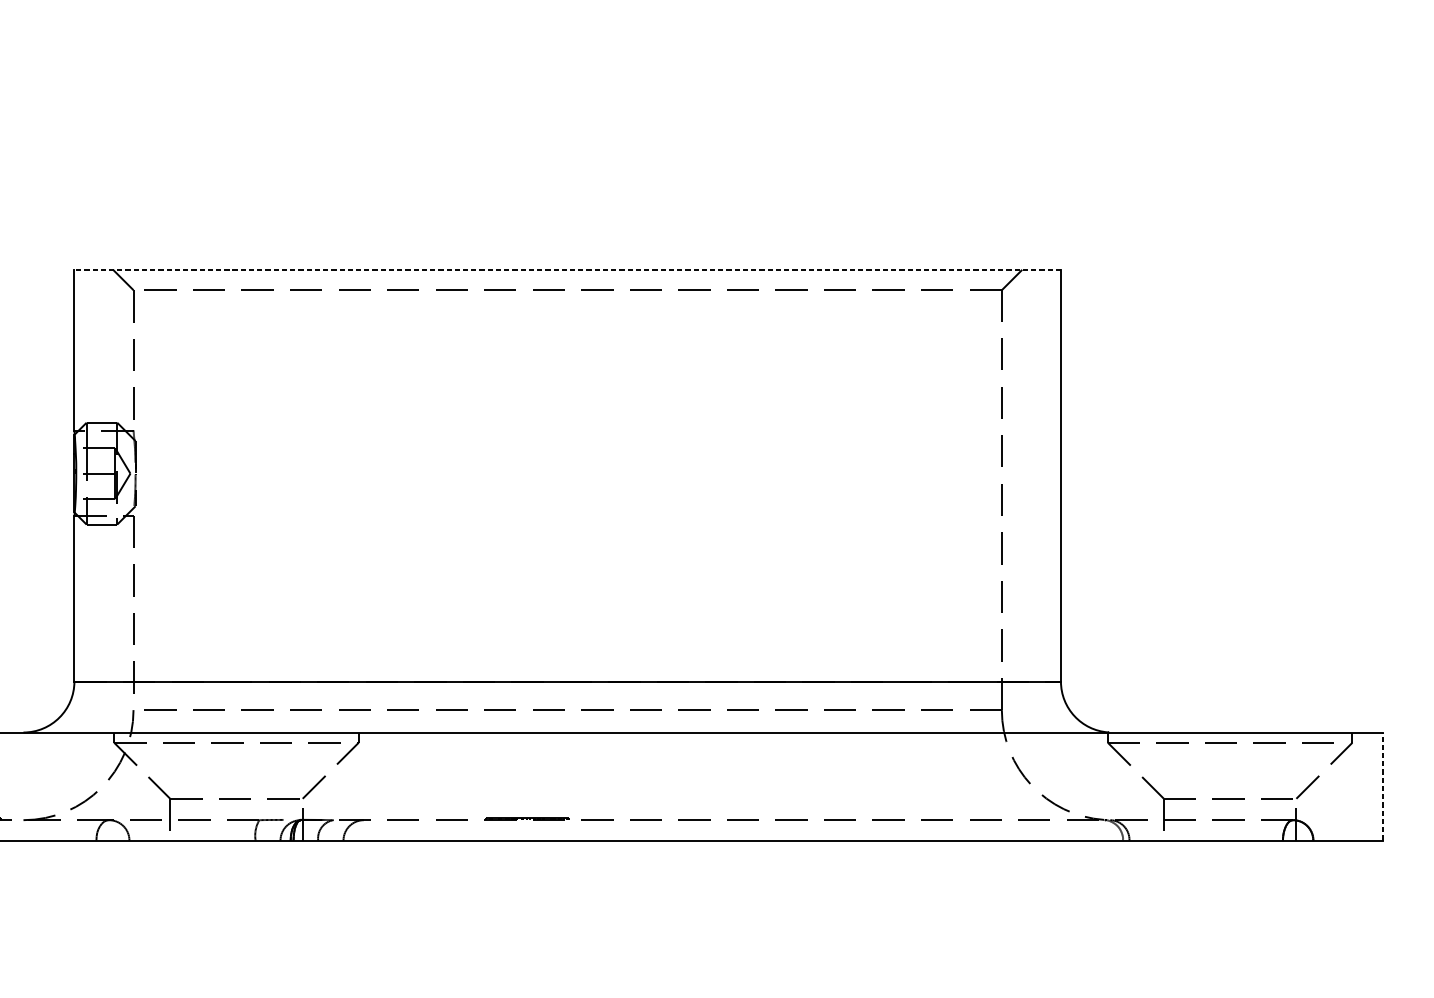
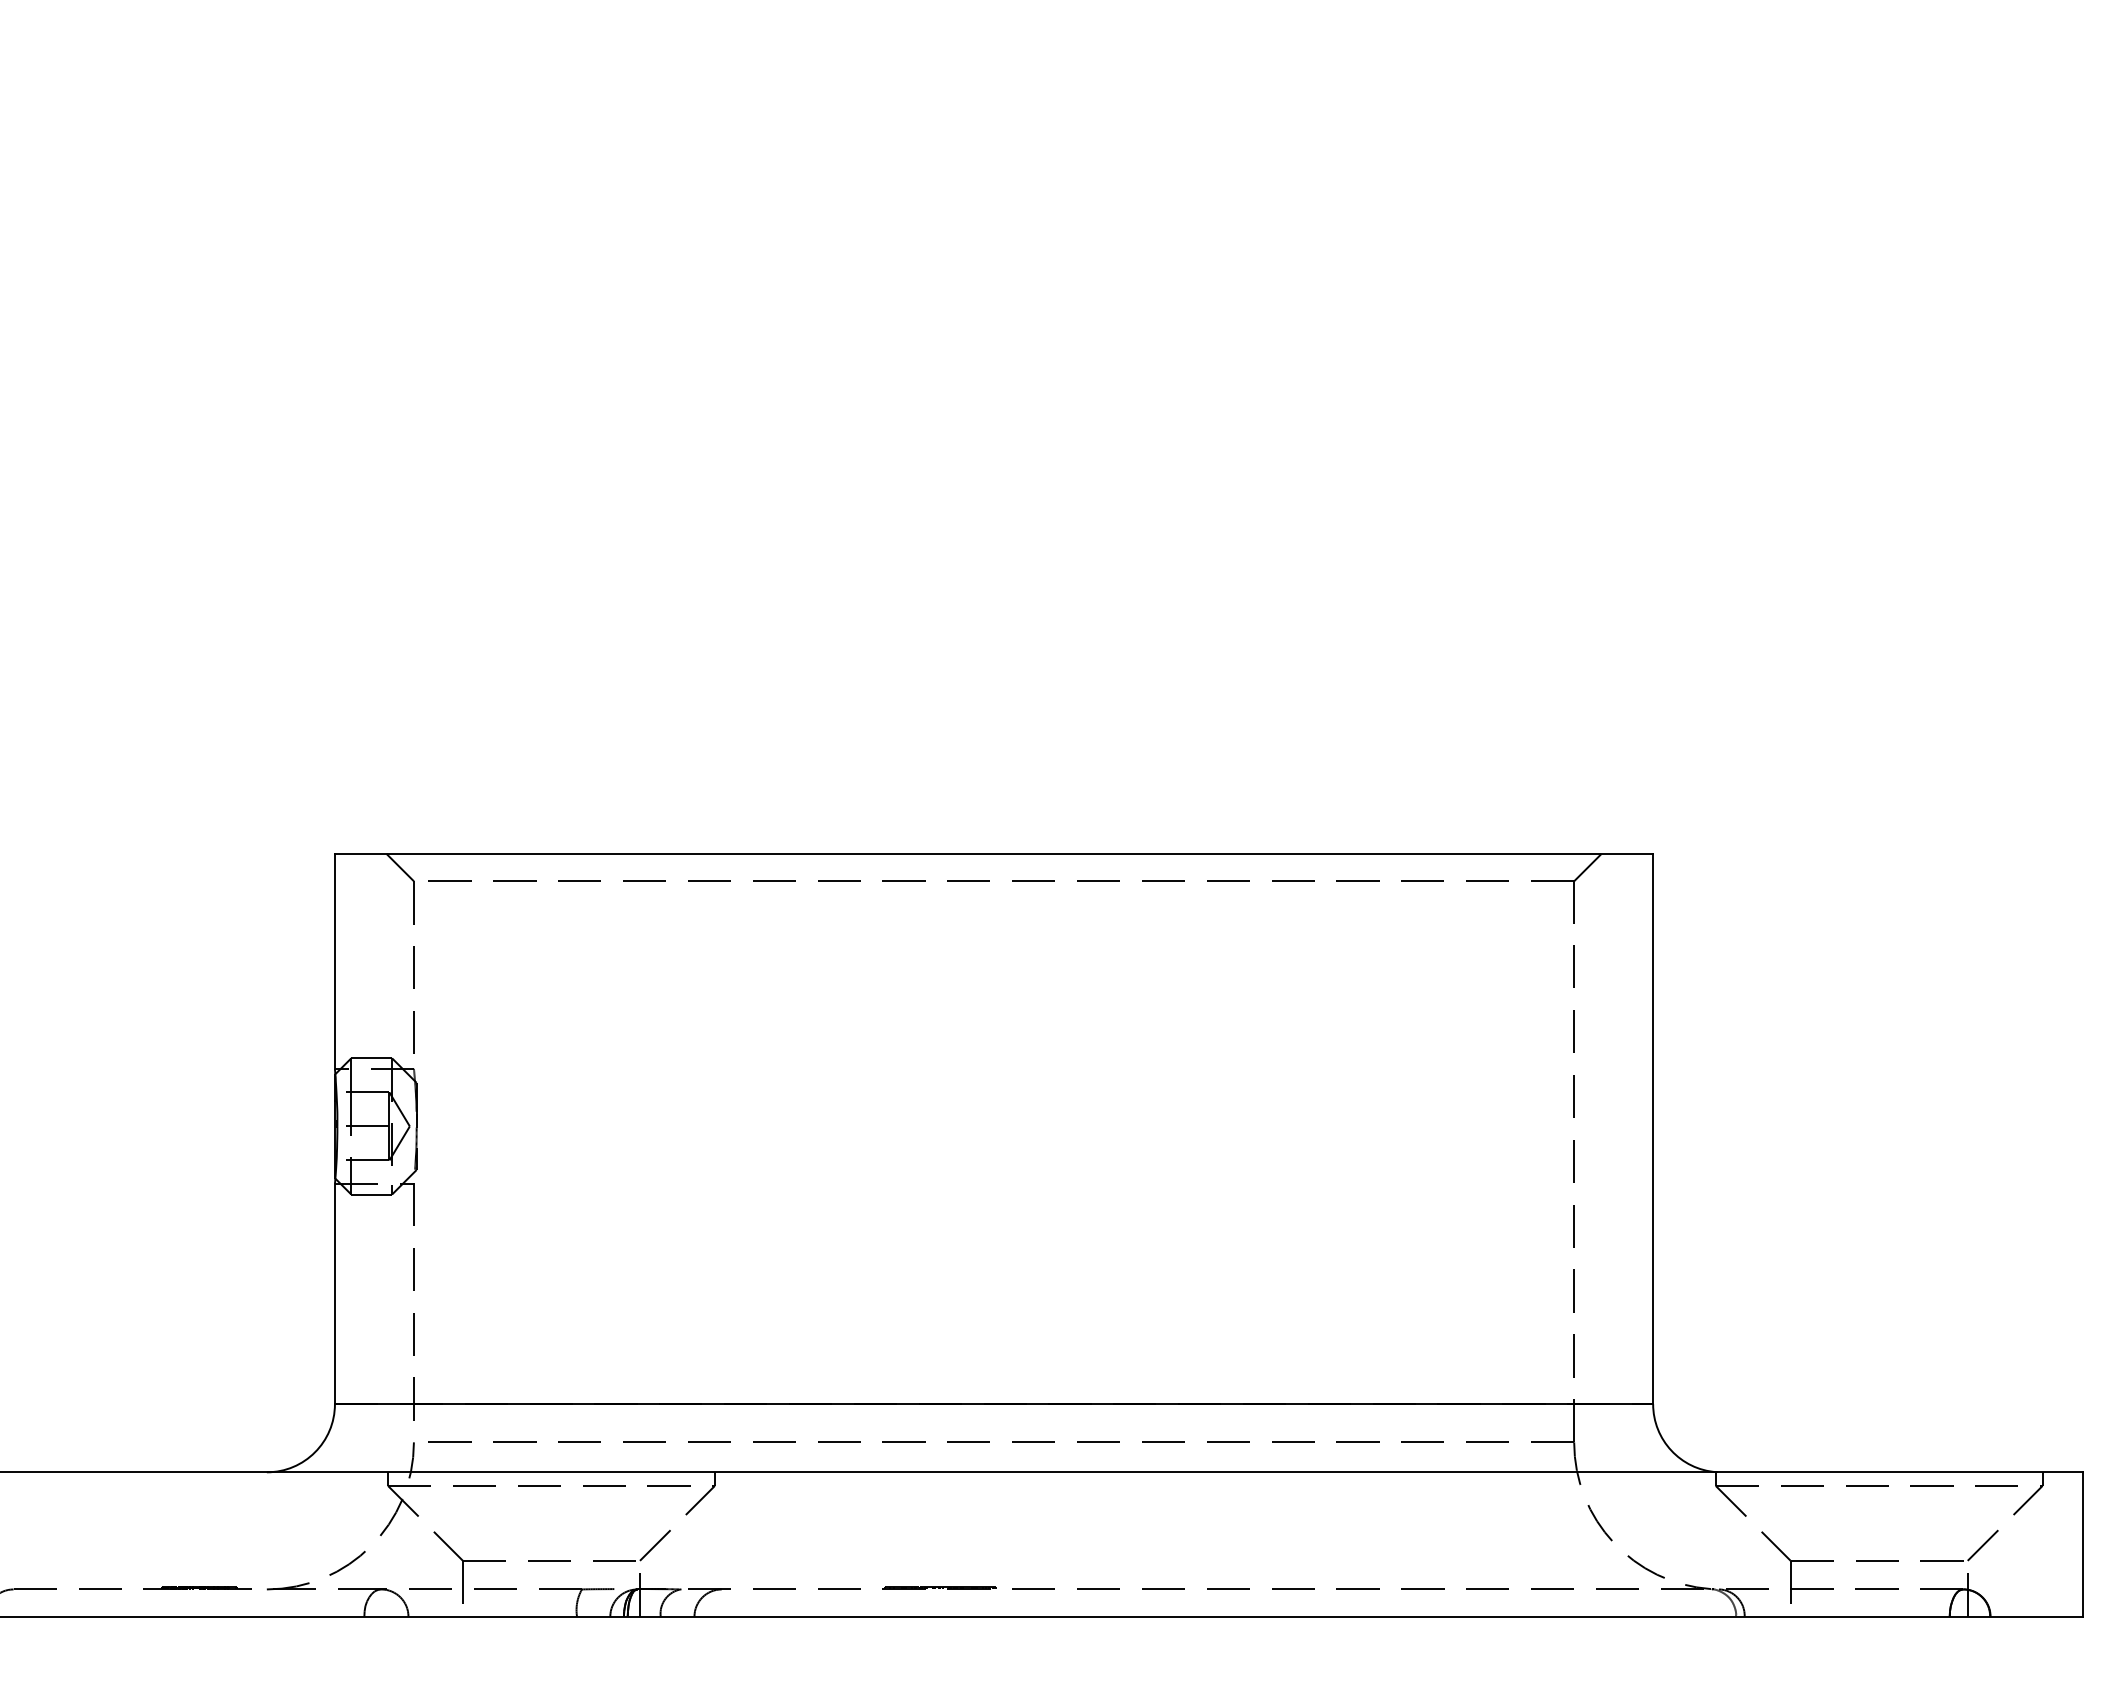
line: (567, 270) -> (993, 854), dashed -> solid
line: (1383, 786) -> (2083, 1544), dashed -> solid

